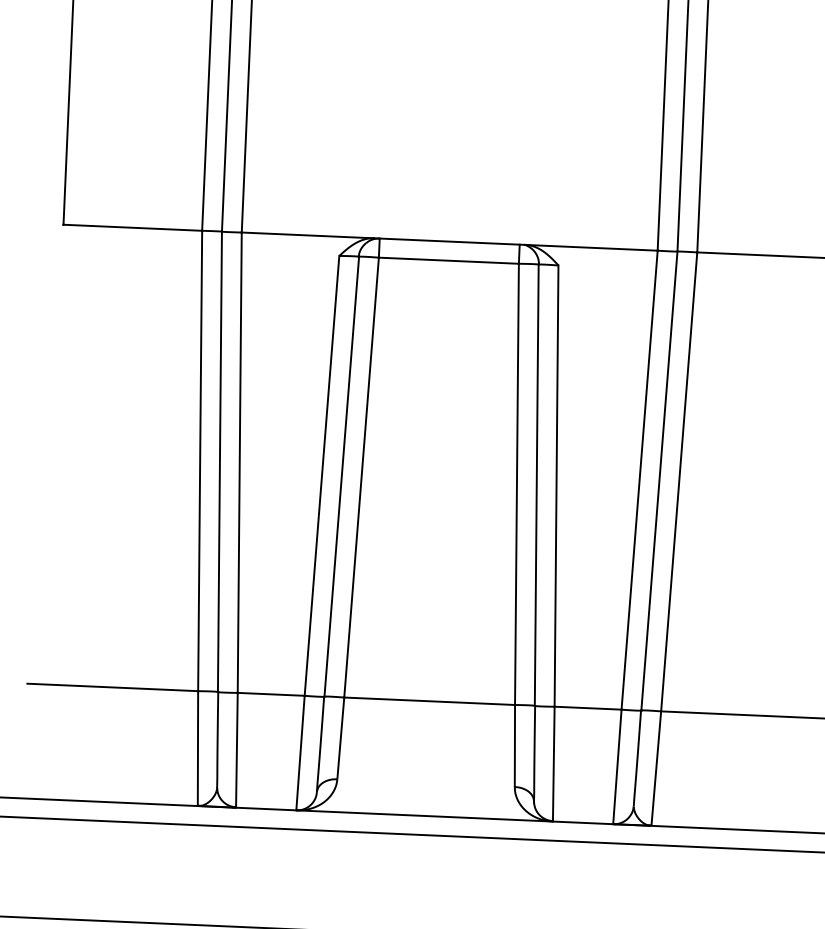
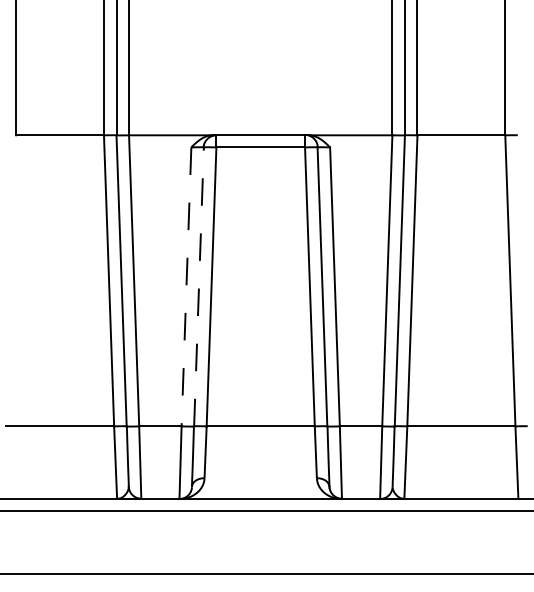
line: (322, 475) -> (186, 286), solid -> dashed
line: (342, 476) -> (199, 286), solid -> dashed

